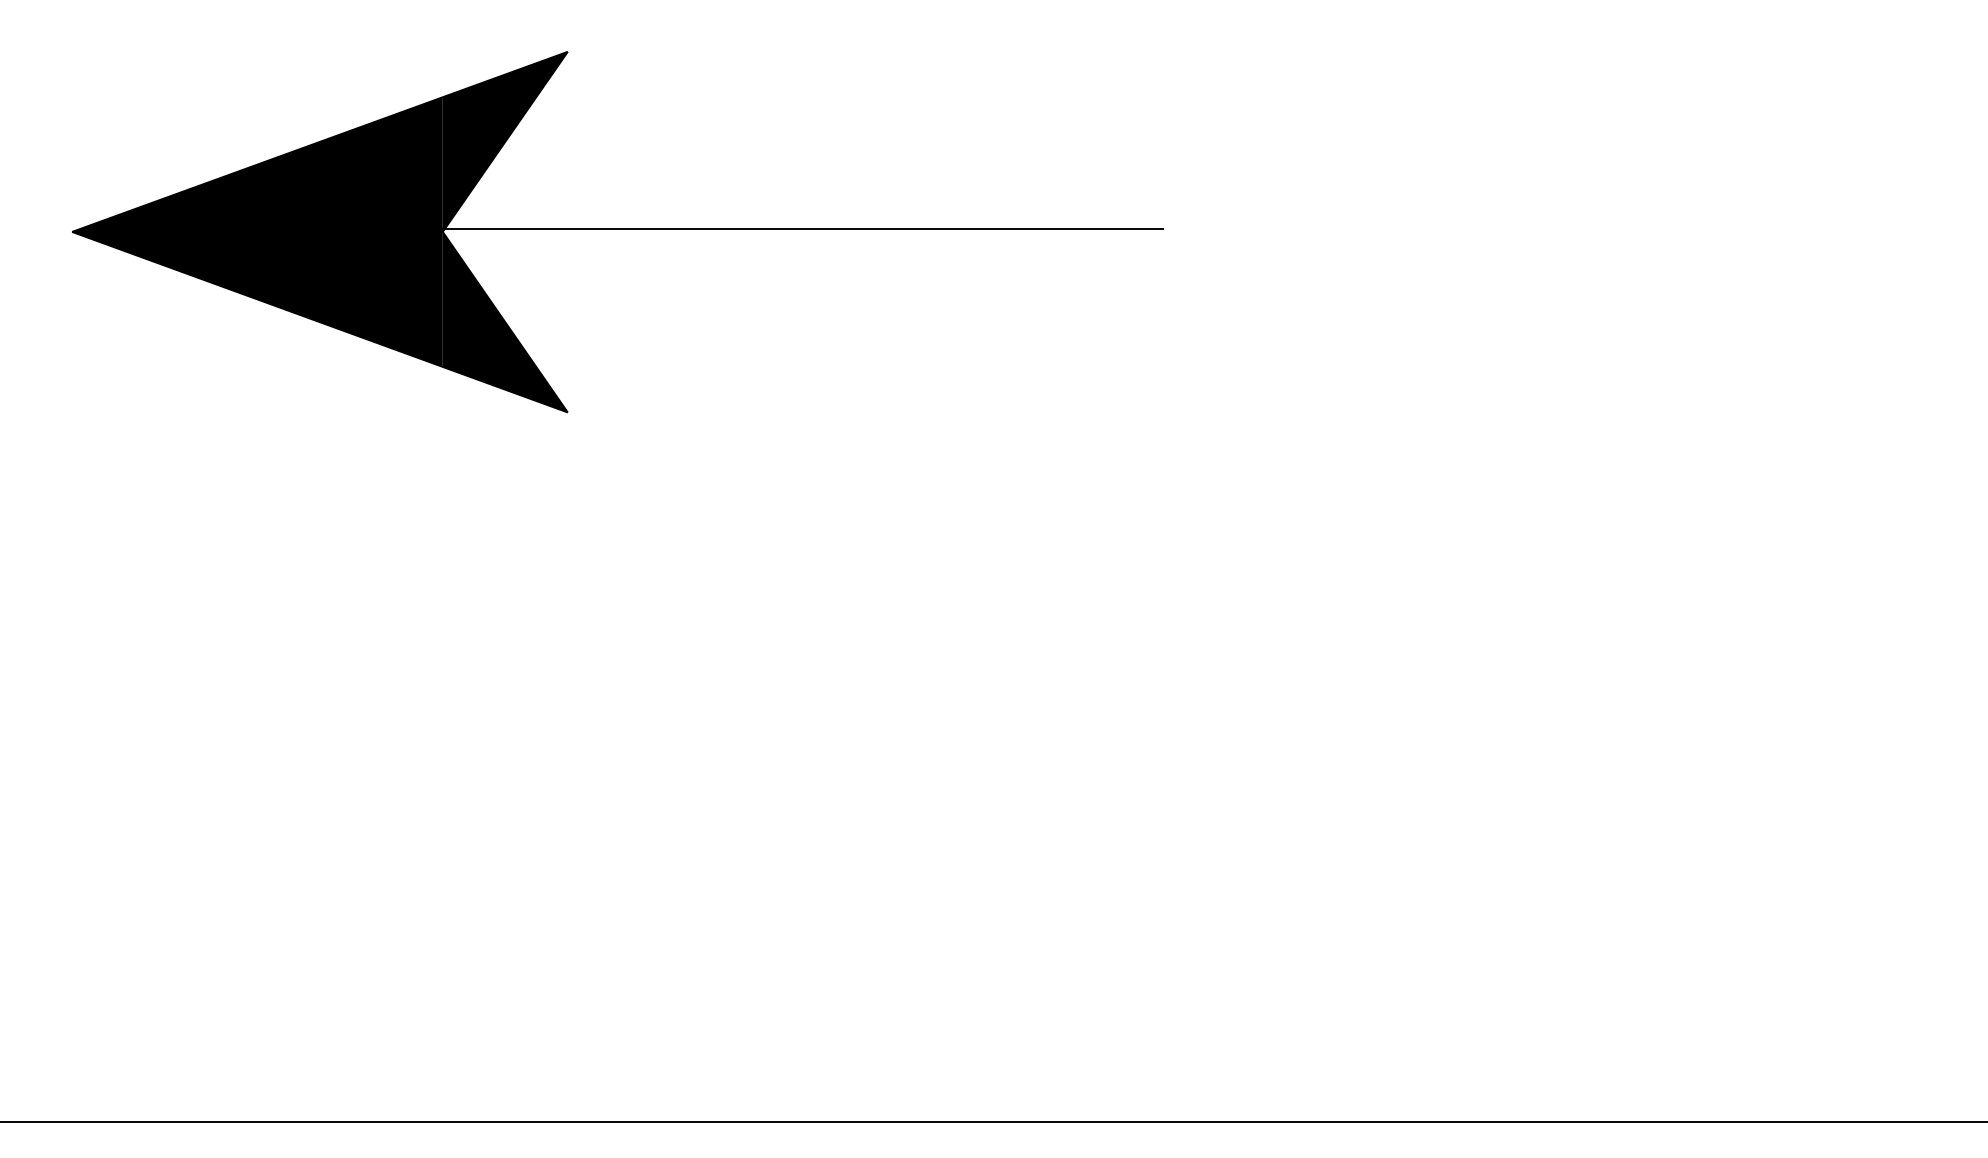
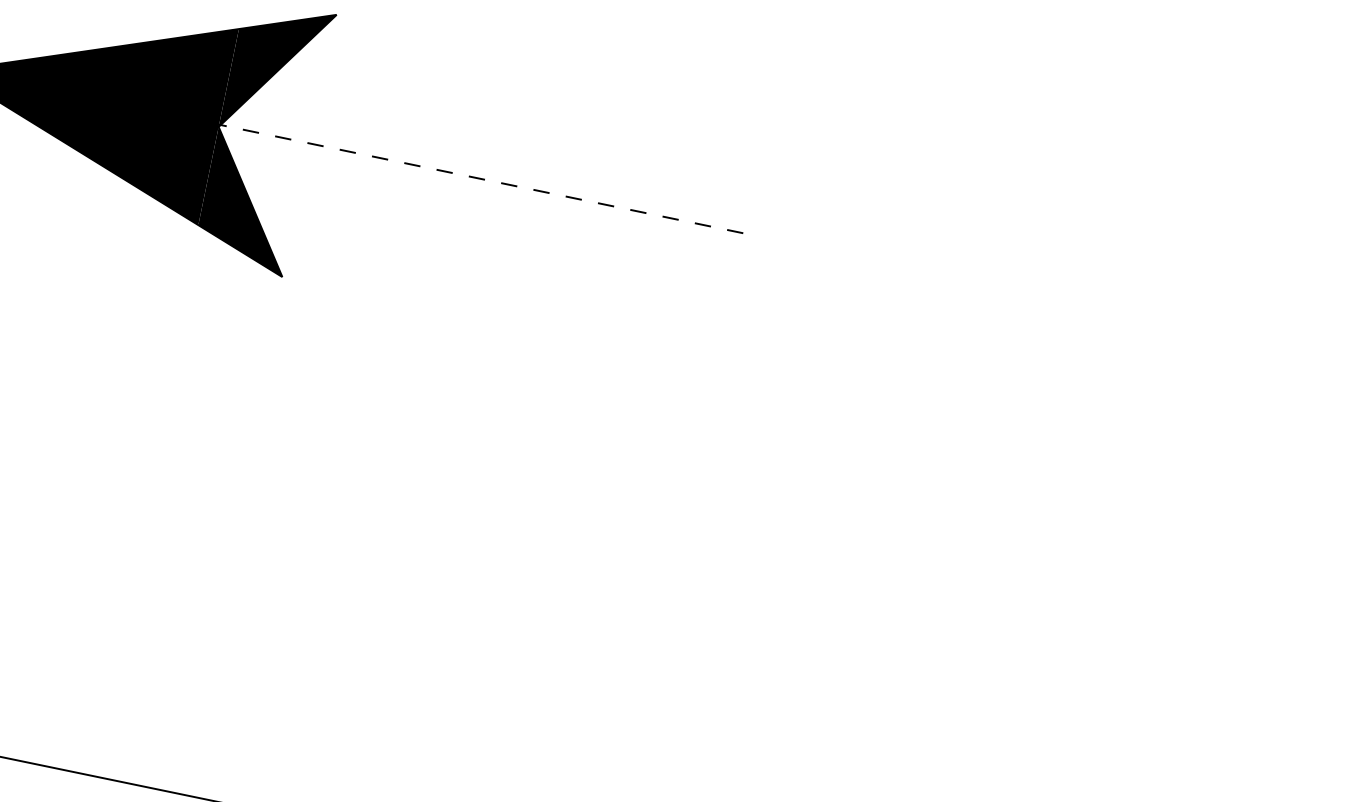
line: (792, 228) -> (473, 177), solid -> dashed

